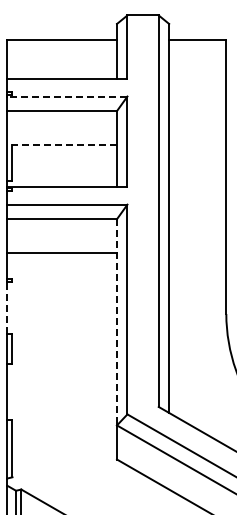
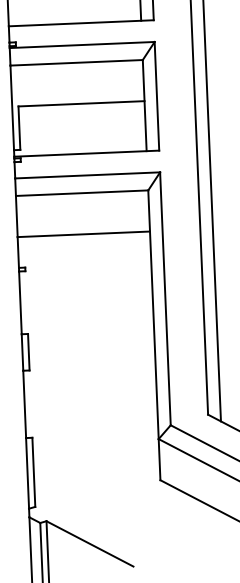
line: (66, 96) -> (81, 45), dashed -> solid
line: (64, 145) -> (81, 104), dashed -> solid
line: (7, 307) -> (20, 302), dashed -> solid
line: (117, 322) -> (154, 314), dashed -> solid

